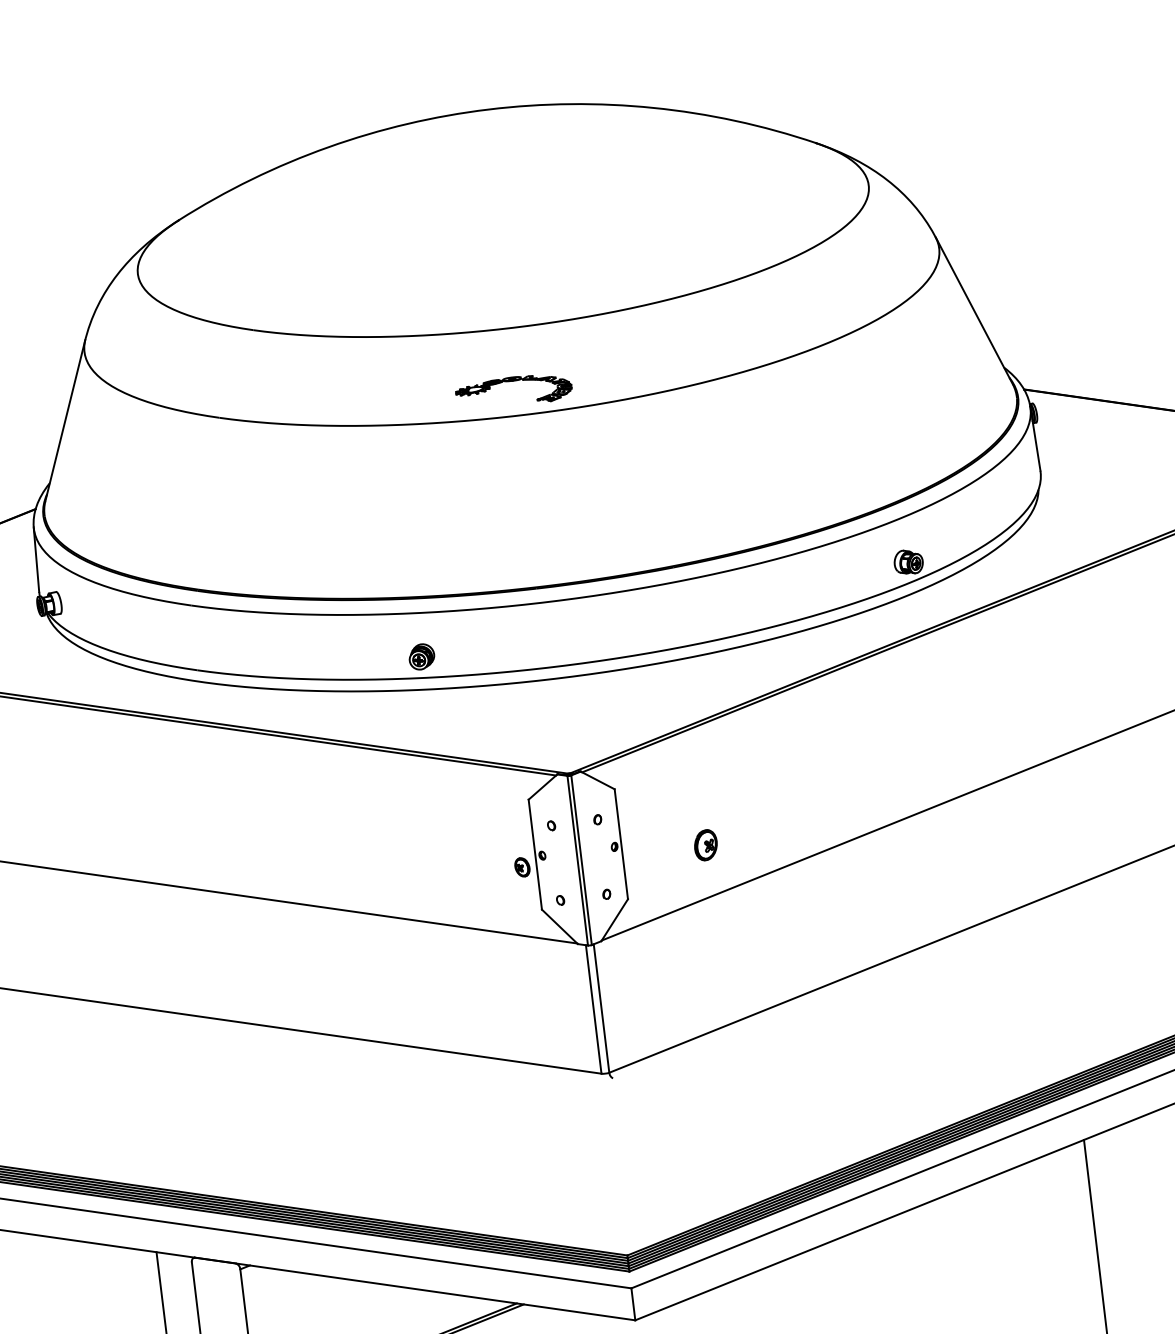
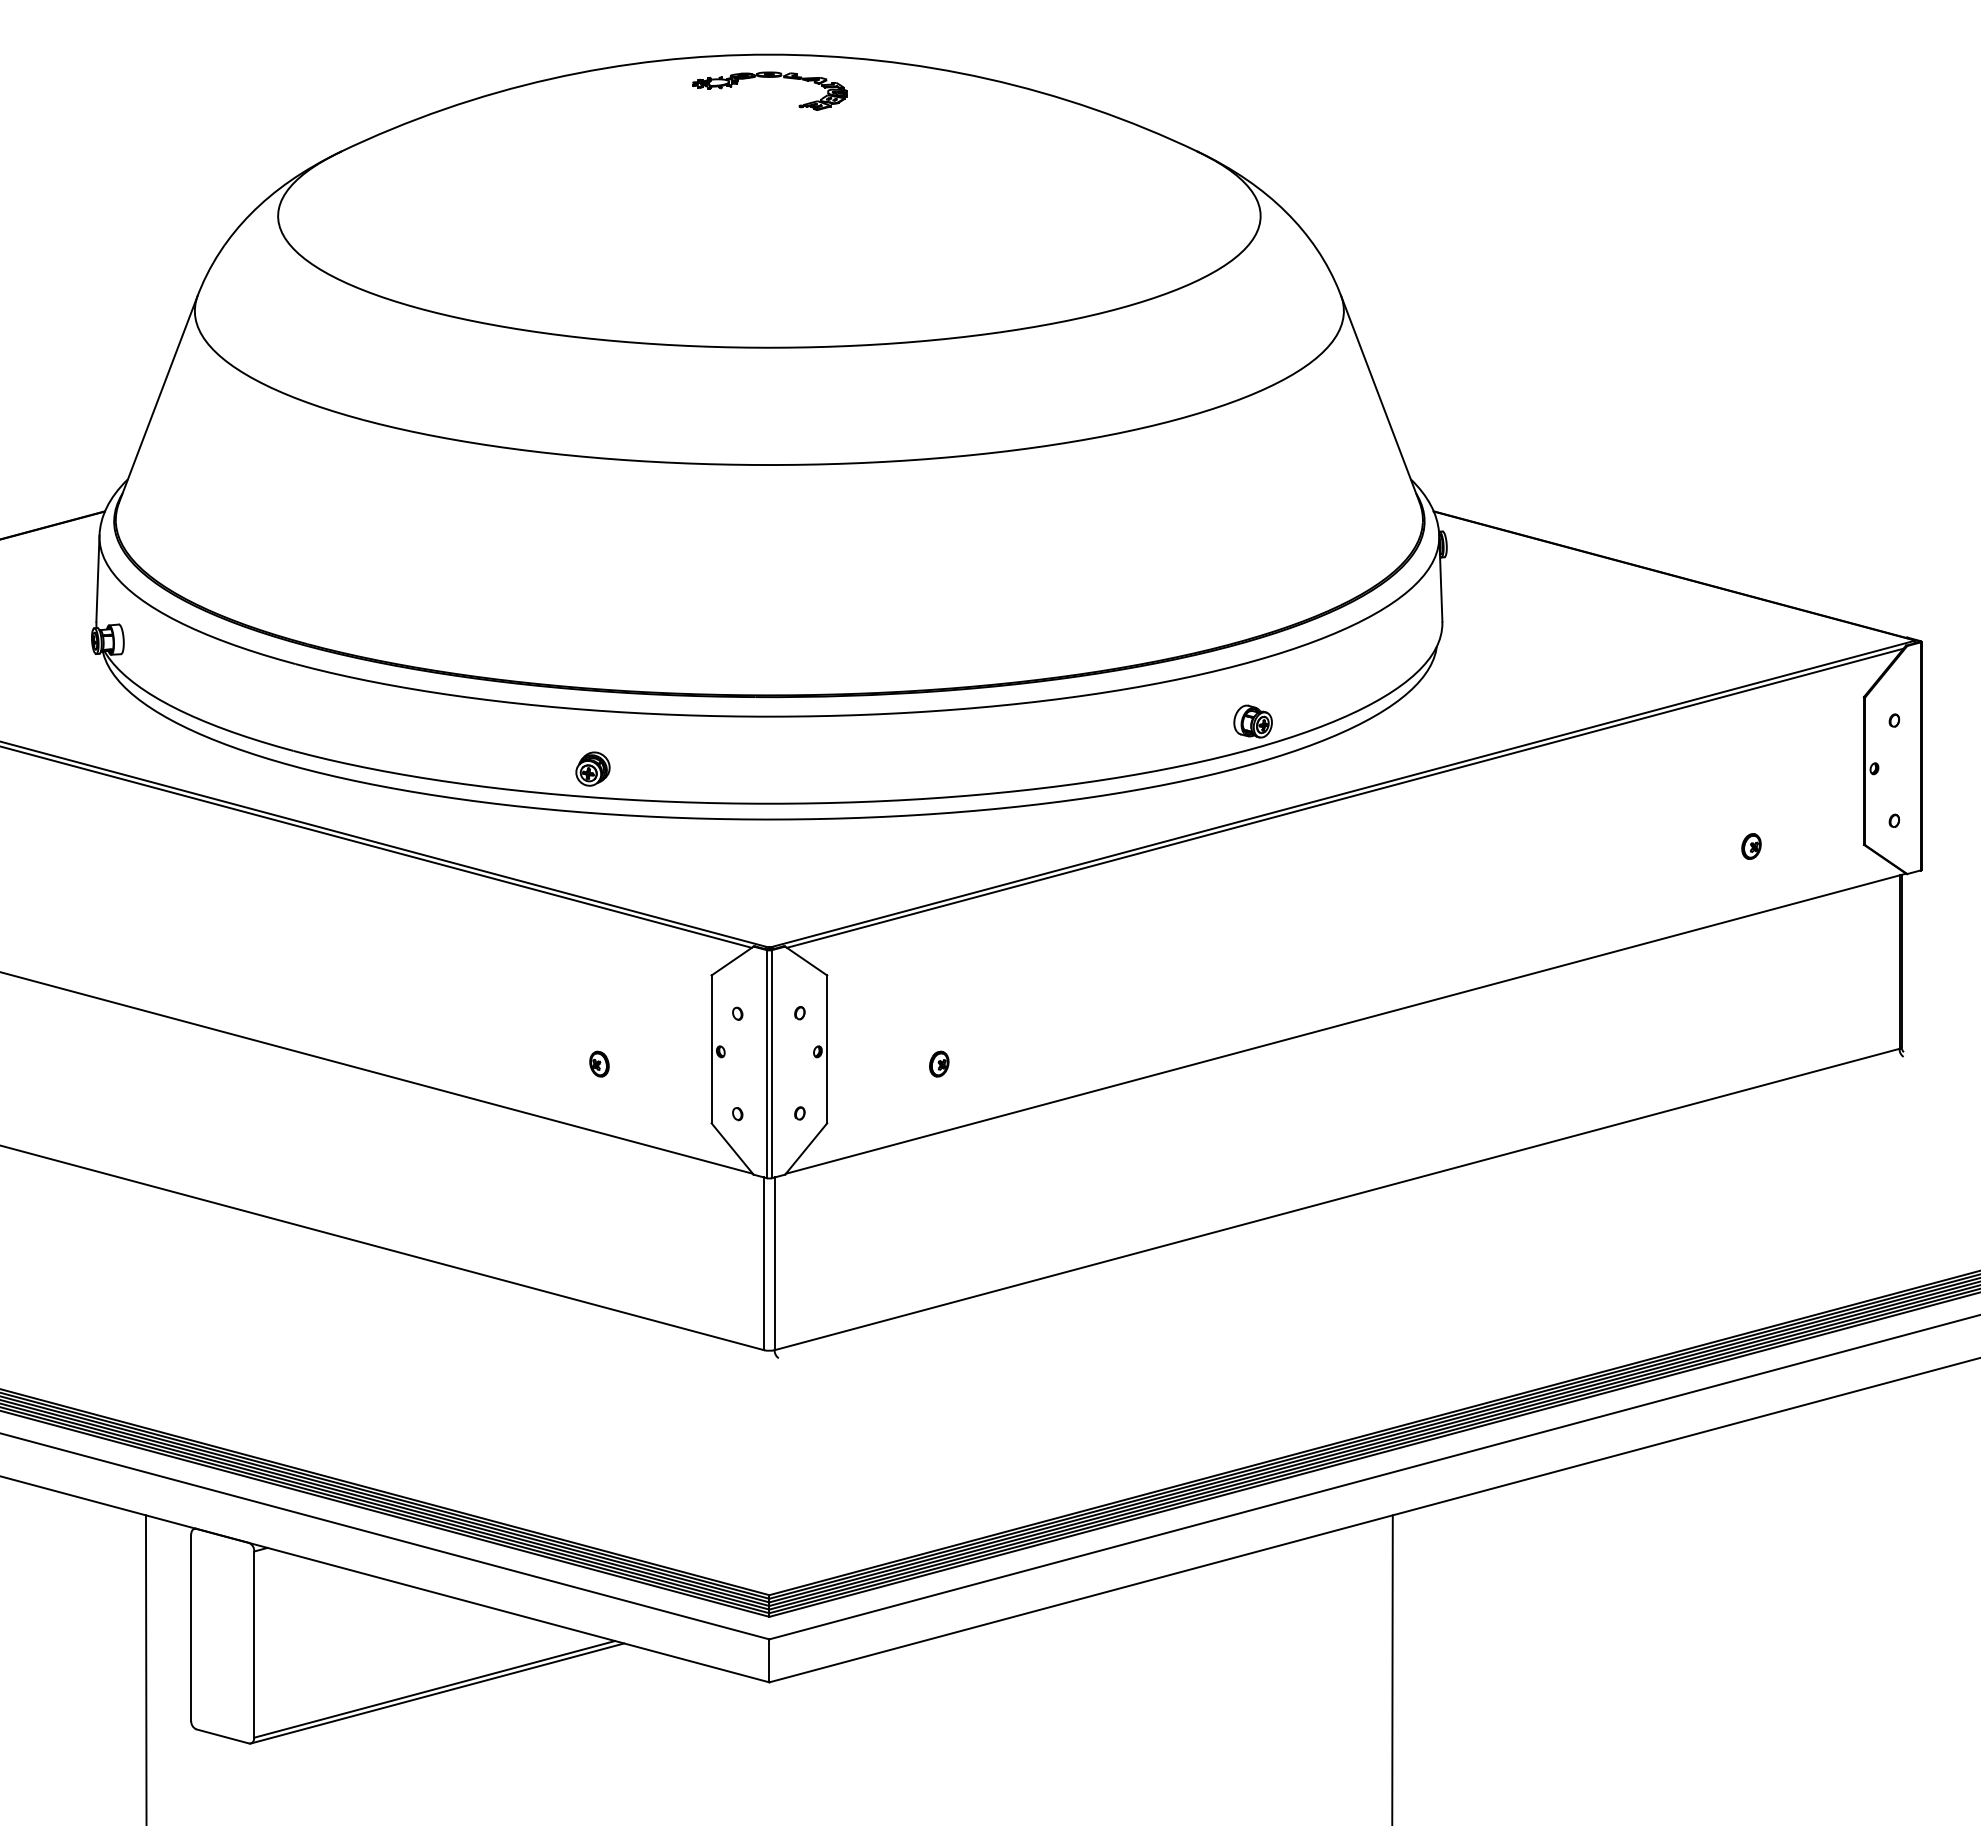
part: (512, 381) -> (769, 77), moved
part: (706, 844) -> (939, 1063), size x0.62
part: (522, 866) -> (599, 1063), moved

